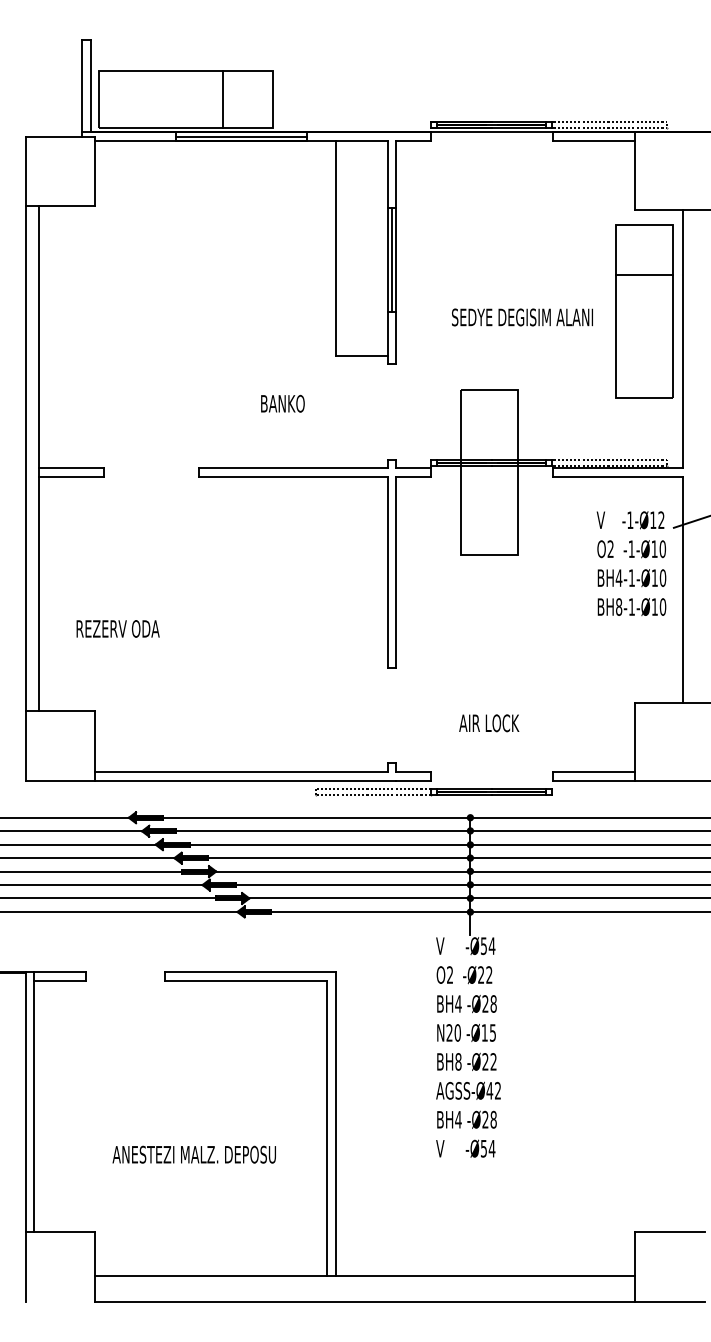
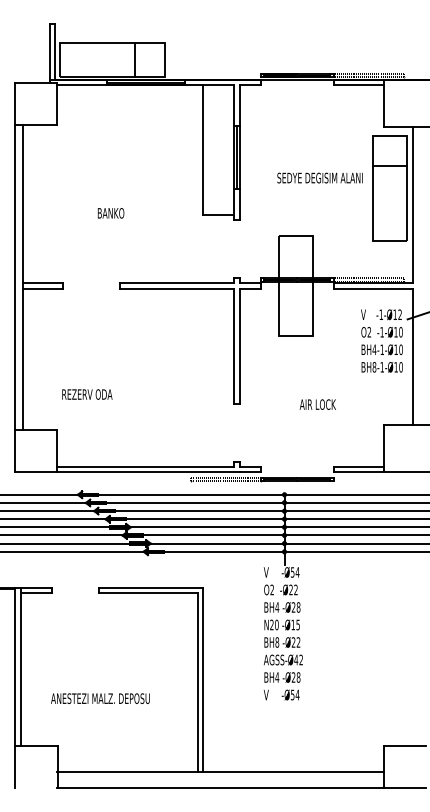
text: (521, 316) -> (319, 177), moved
text: (281, 404) -> (110, 213), moved
text: (118, 628) -> (87, 394), moved
text: (488, 723) -> (317, 404), moved
text: (194, 1154) -> (100, 698), moved

